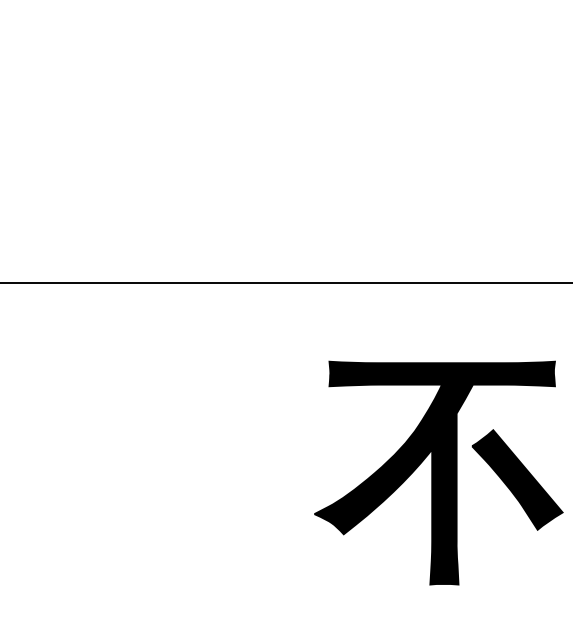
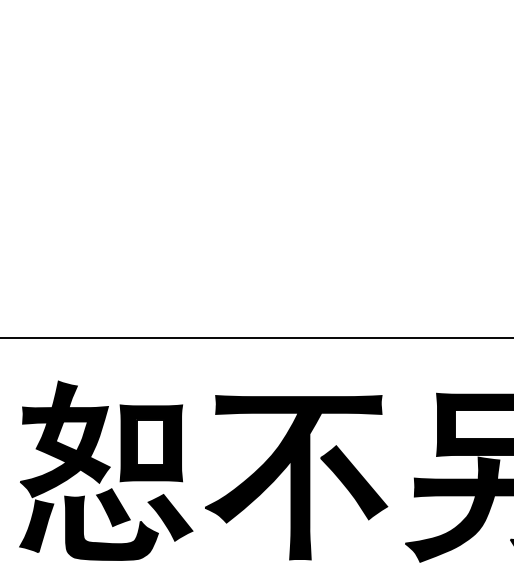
part: (180, 463) -> (106, 470), added

